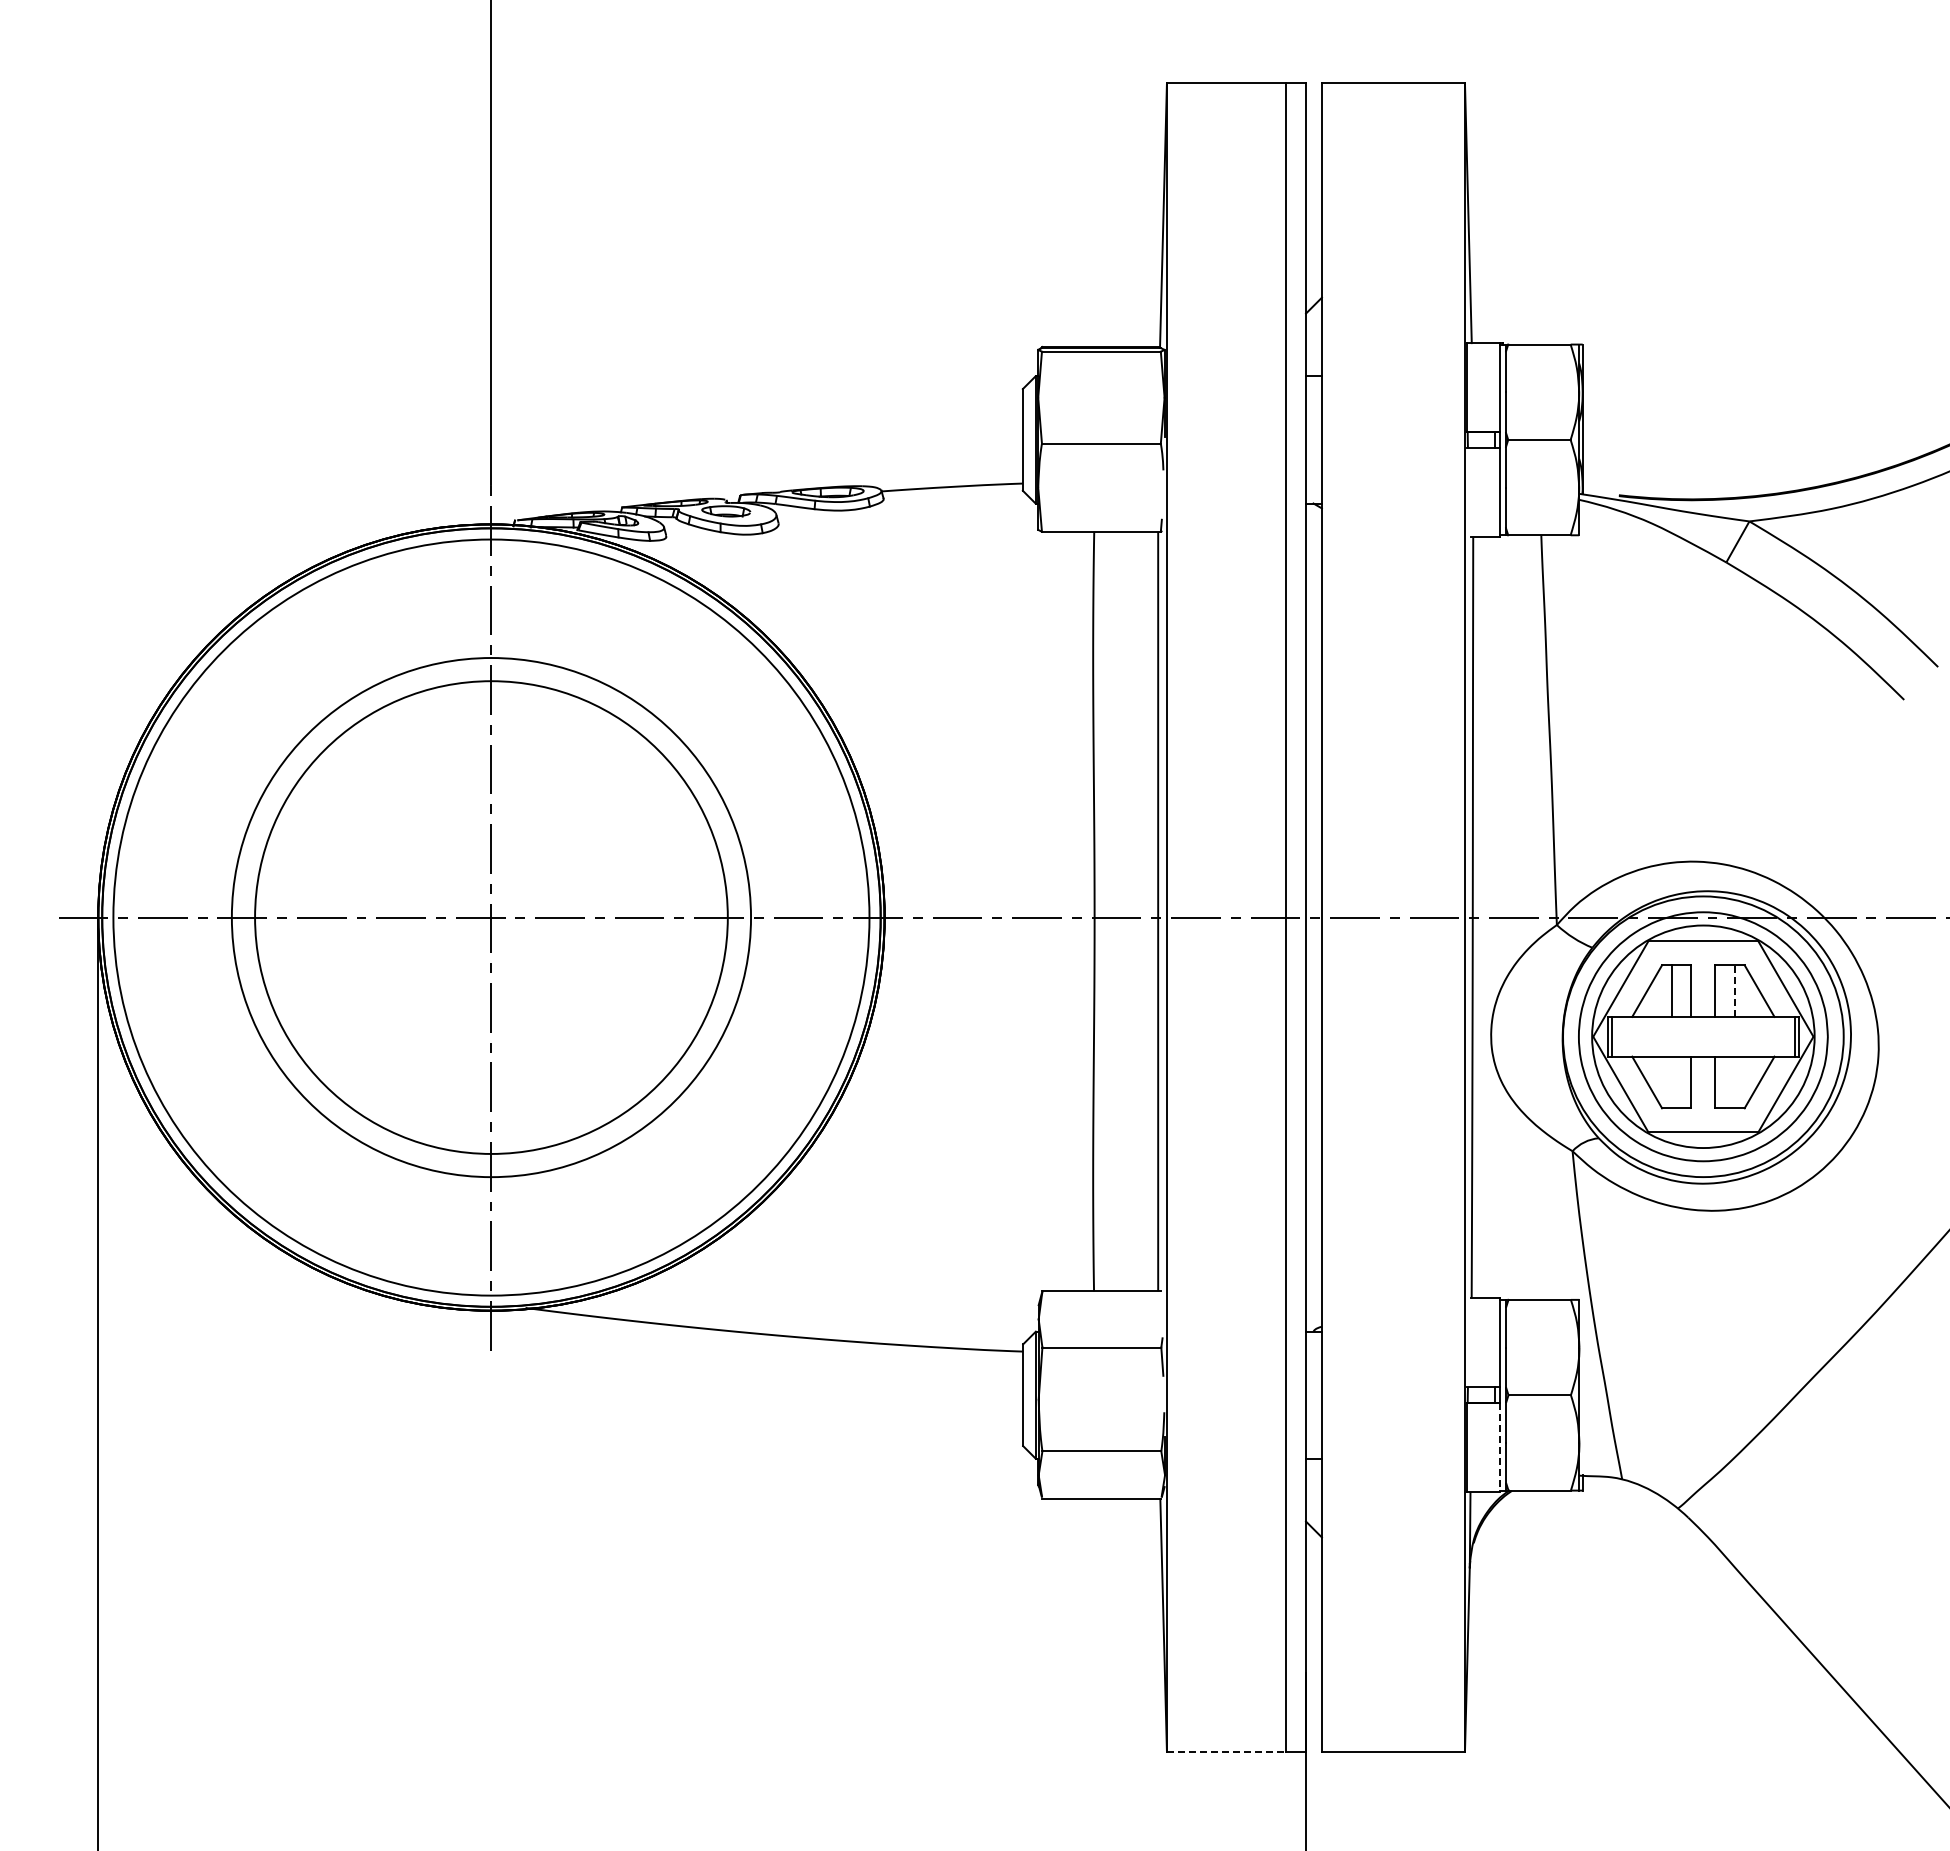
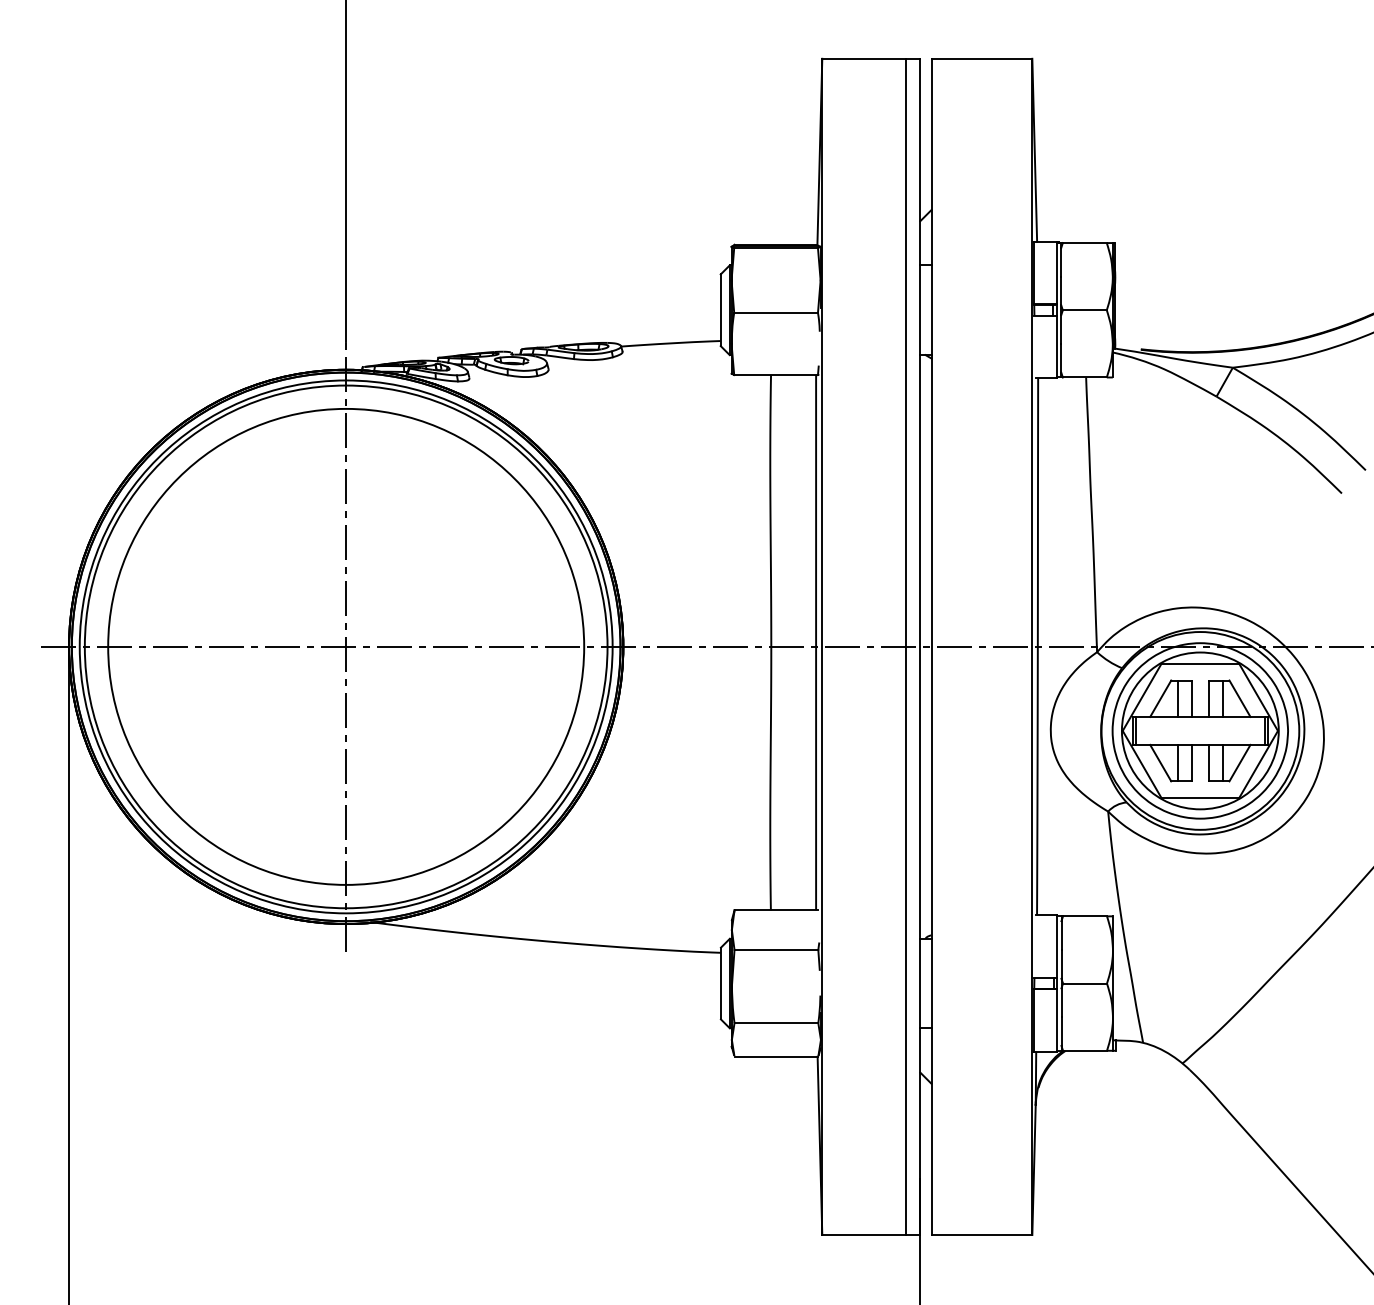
circle: (491, 917) -> (346, 646), size x1.43
circle: (491, 917) -> (346, 646), size x1.43
line: (1735, 991) -> (1223, 699), dashed -> solid
line: (1671, 1082) -> (1177, 763), added
line: (1735, 1082) -> (1223, 763), added
line: (1499, 1448) -> (1056, 1021), dashed -> solid
line: (1226, 1752) -> (864, 1235), dashed -> solid

